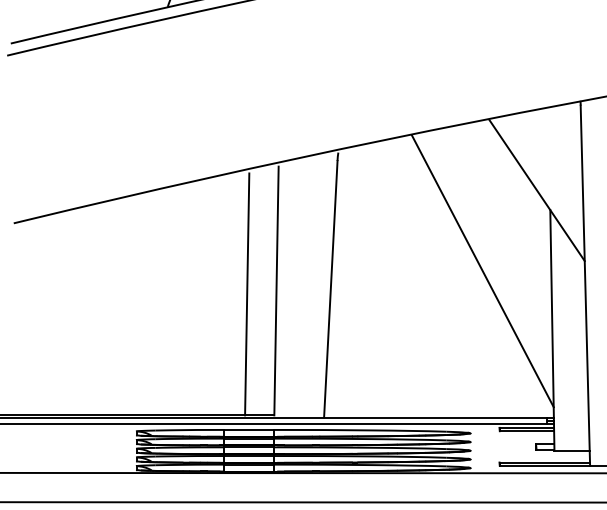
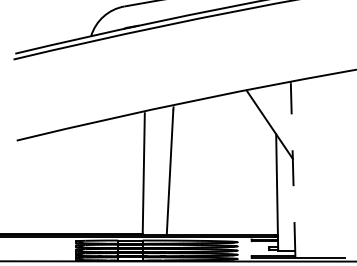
line: (482, 270) -> (243, 163), removed
line: (586, 285) -> (293, 170), solid -> dashed
line: (246, 293) -> (129, 174), removed

